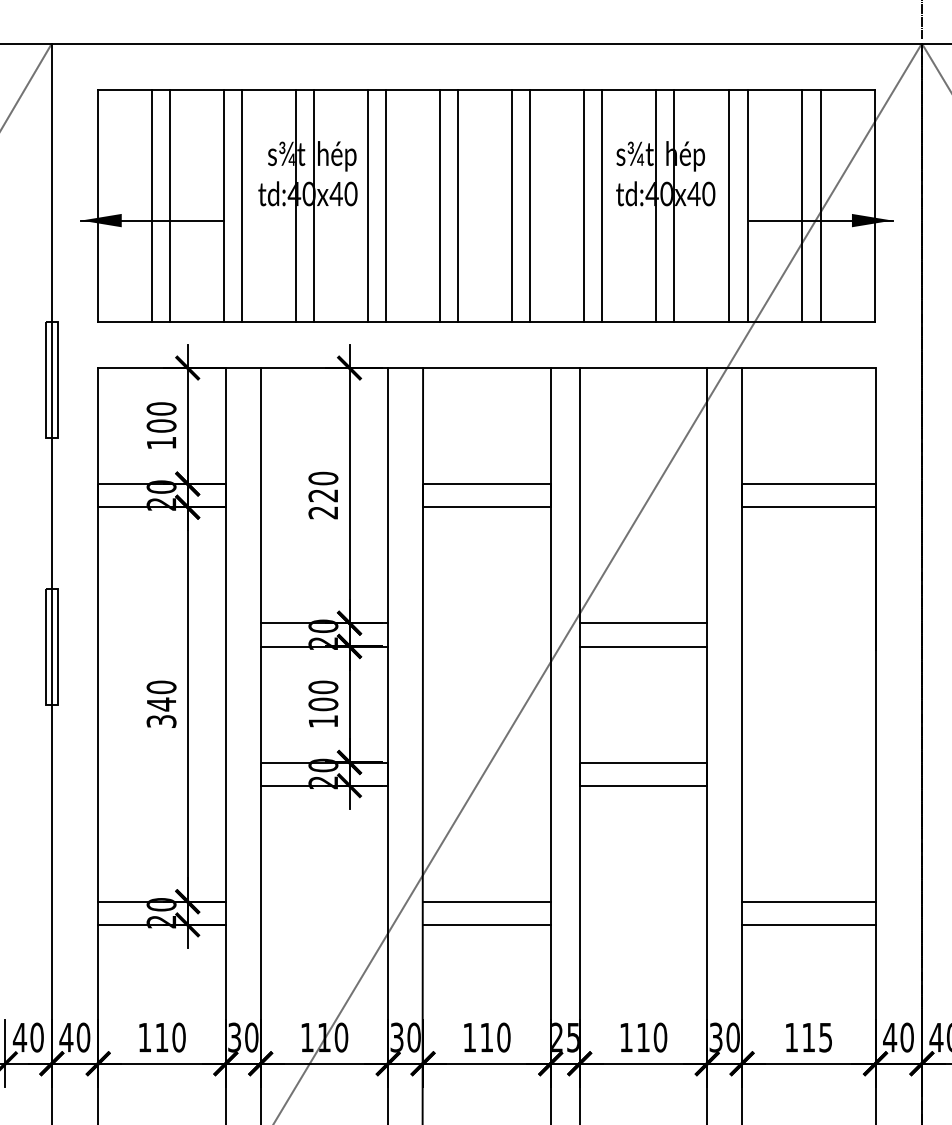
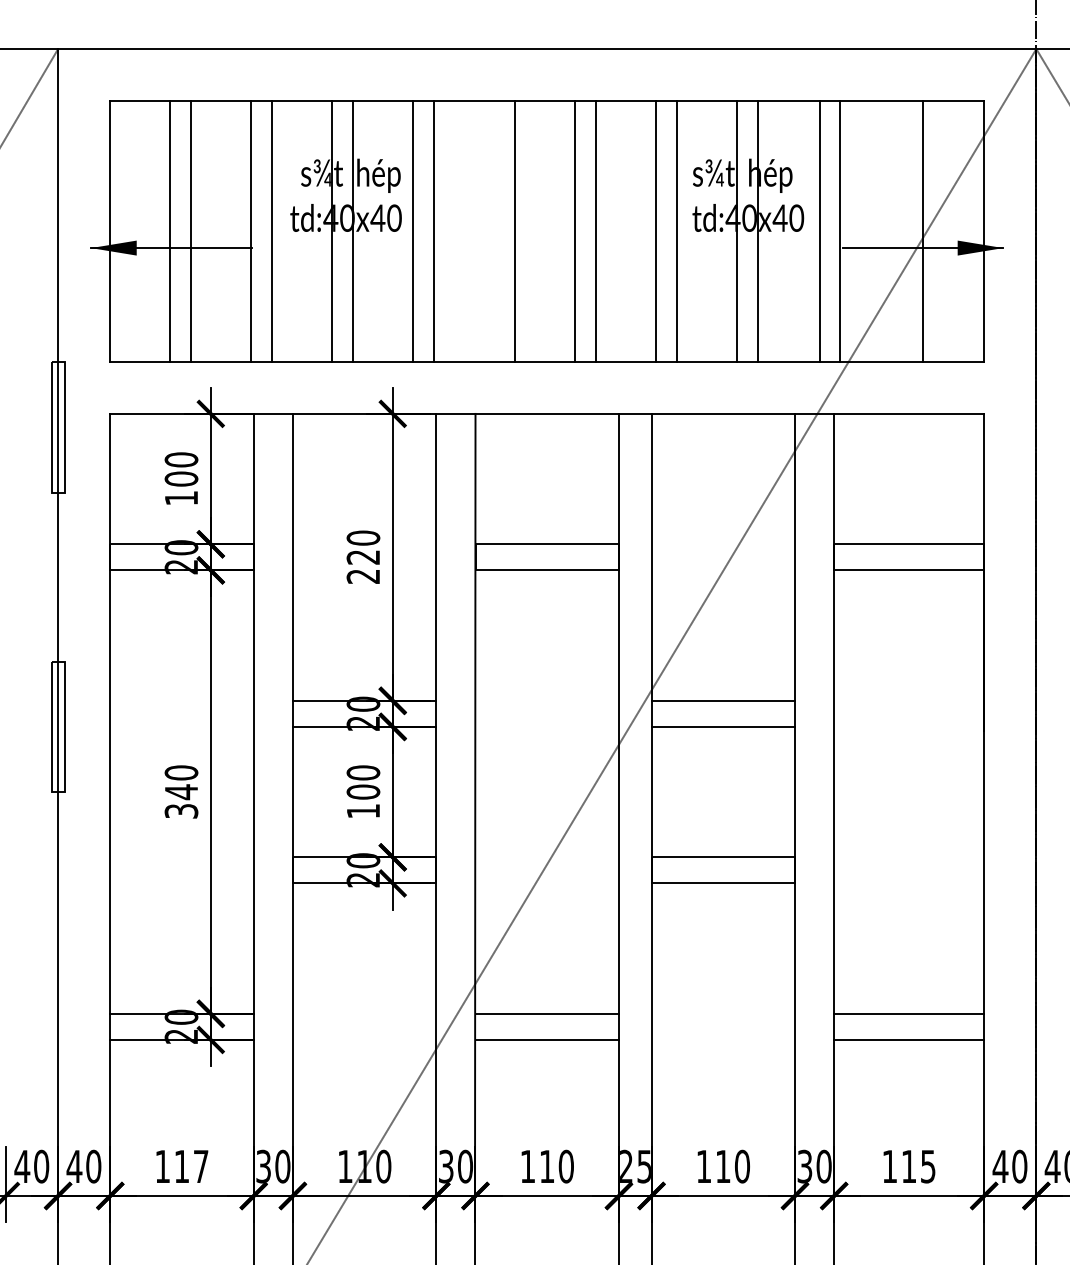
line: (439, 206) -> (493, 232), removed
line: (802, 206) -> (902, 232), removed
text: (178, 1037) -> (200, 1166), 110 -> 117

